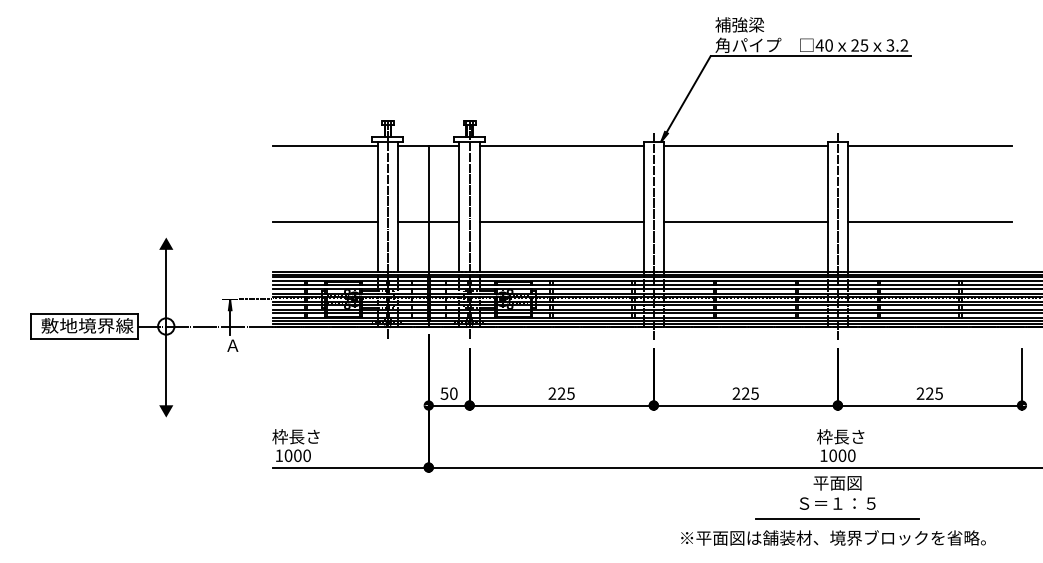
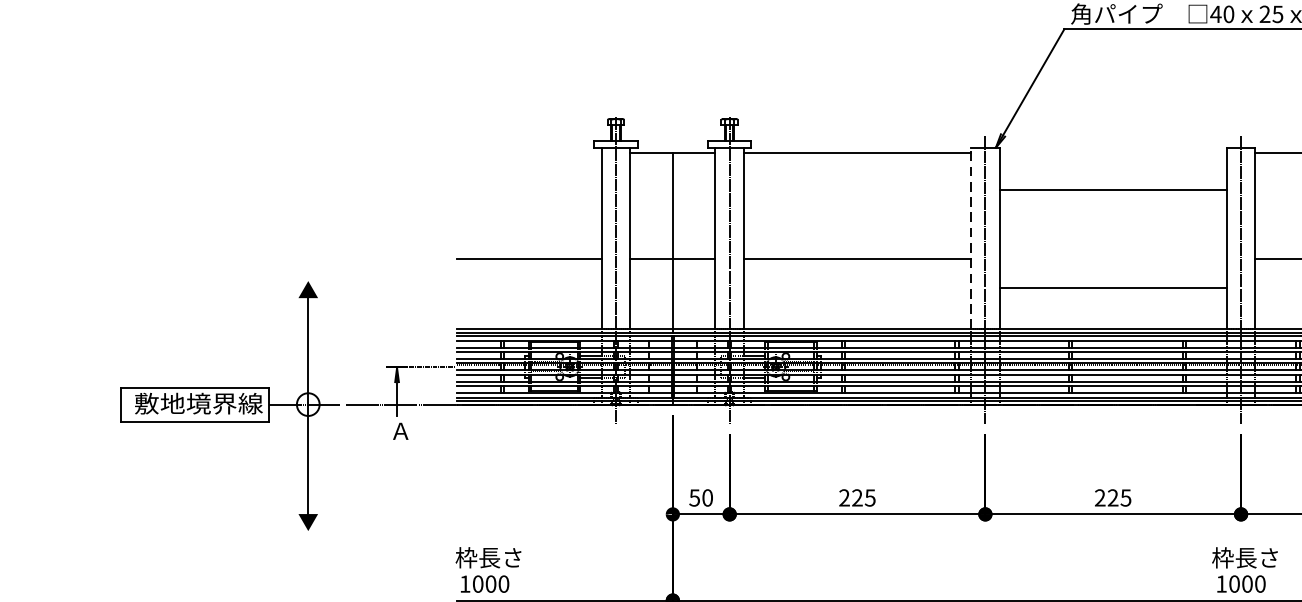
line: (325, 145) -> (529, 153), removed
line: (745, 145) -> (1112, 189), moved
line: (643, 206) -> (971, 237), solid -> dashed
line: (745, 221) -> (1112, 287), moved

